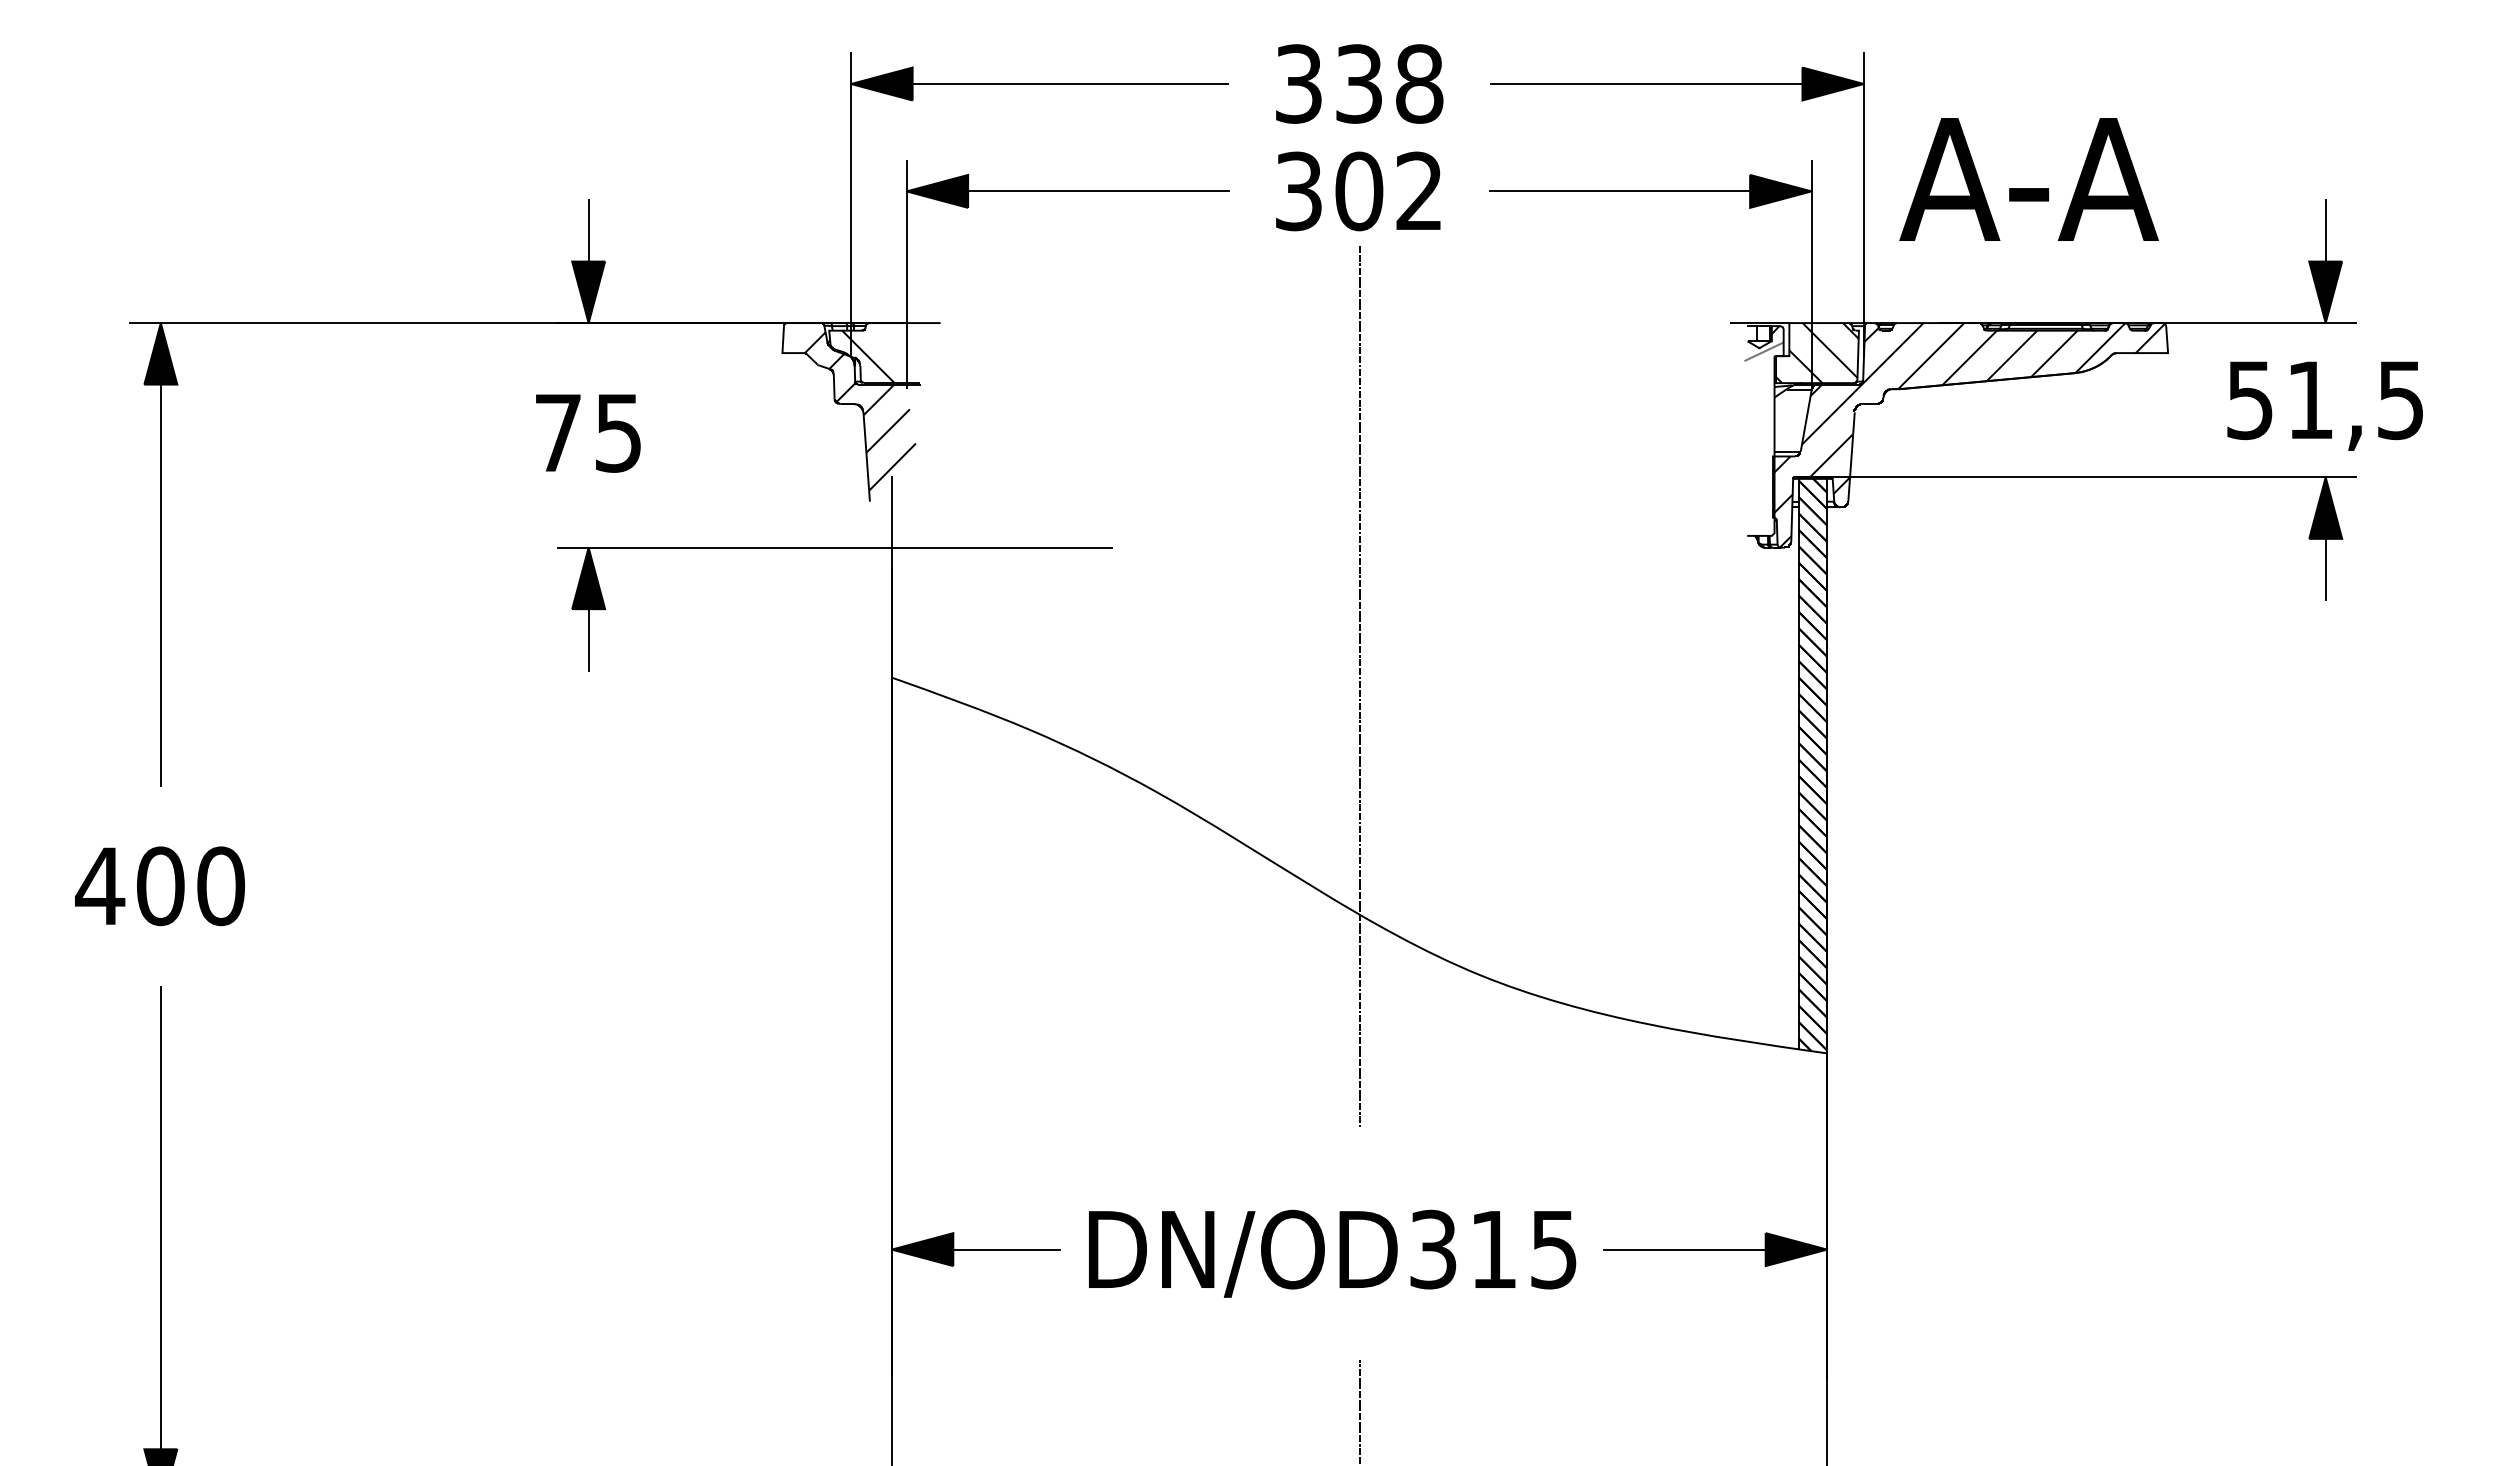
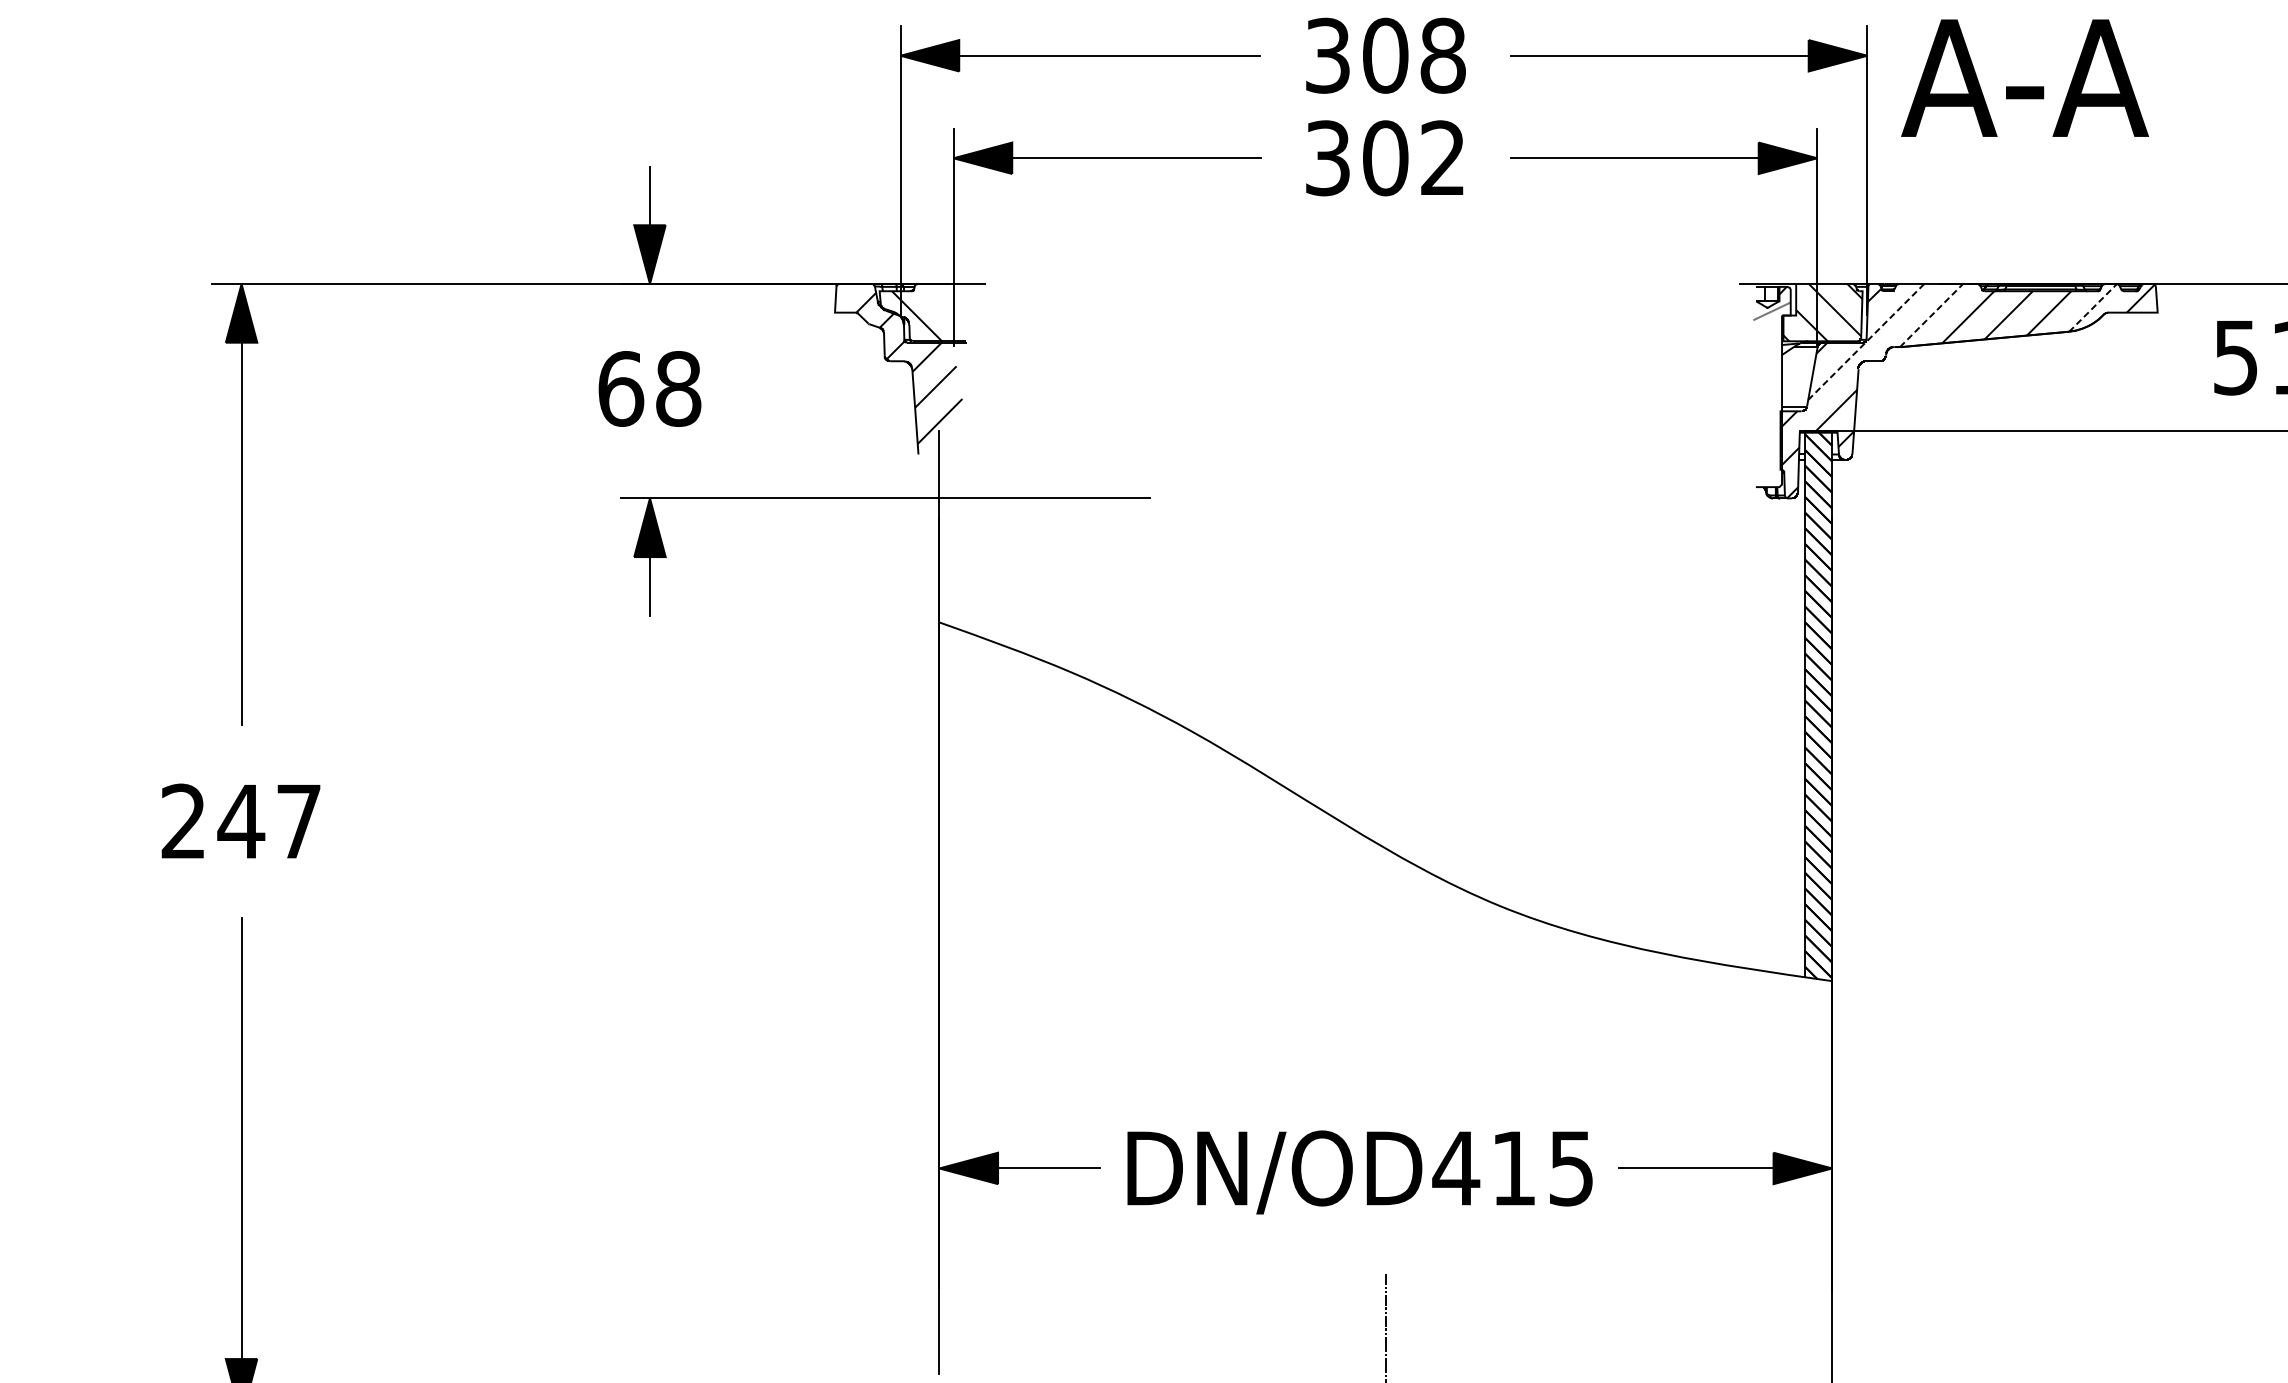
text: (1359, 83) -> (1385, 55), 338 -> 308
text: (2028, 179) -> (2024, 78), moved
line: (2100, 347) -> (2093, 307), solid -> dashed
line: (1931, 356) -> (1931, 315), solid -> dashed
line: (1863, 383) -> (1866, 341), solid -> dashed
text: (588, 432) -> (649, 388), 75 -> 68
line: (1359, 686) -> (1385, 630), removed
text: (159, 886) -> (240, 821), 400 -> 247
text: (1433, 1249) -> (1456, 1168), DN/OD315 -> DN/OD415

